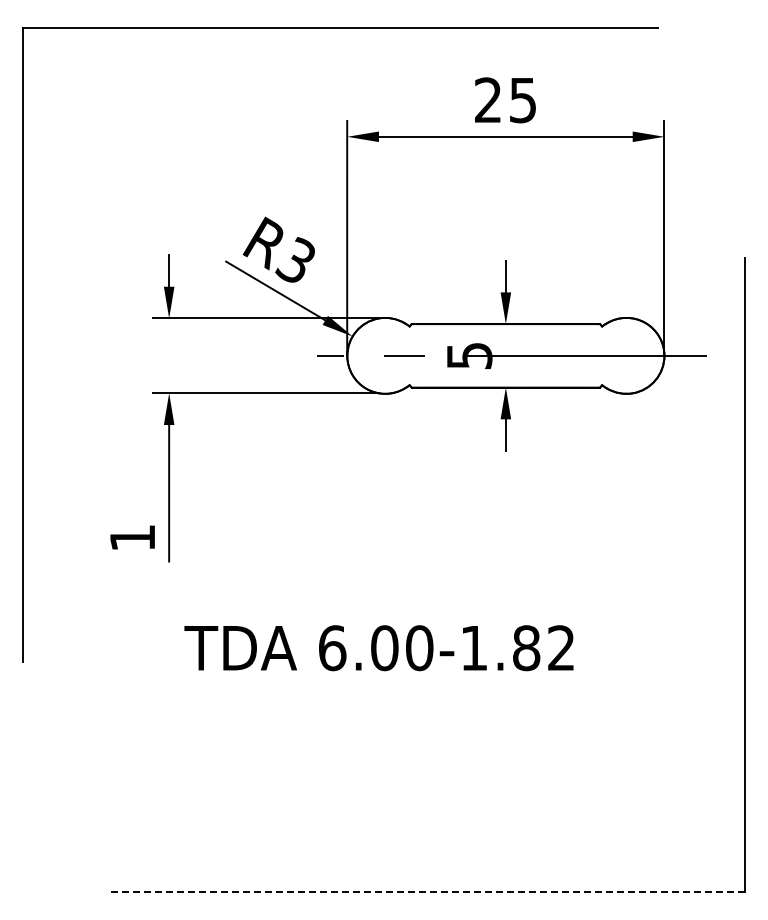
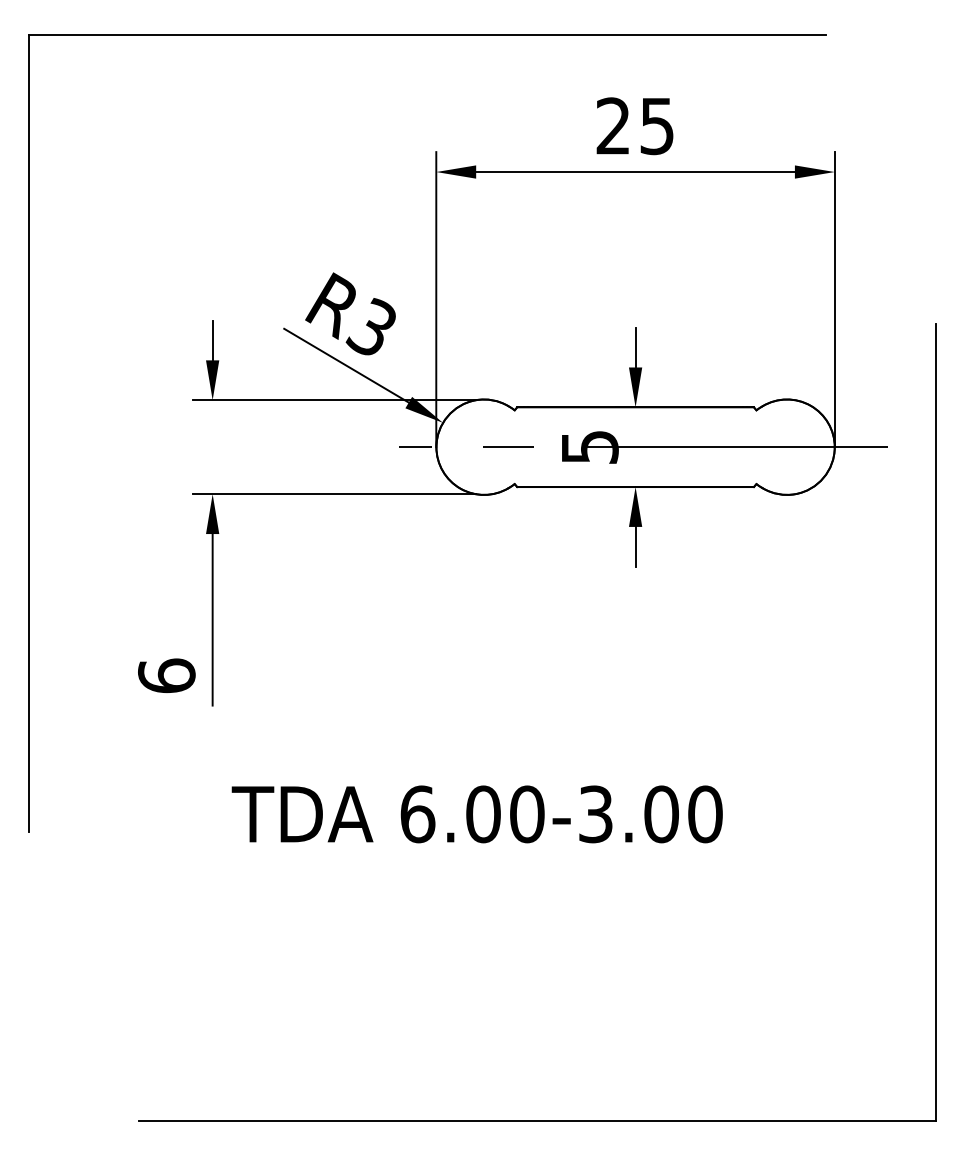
text: (132, 537) -> (166, 675), 1 -> 6
text: (518, 648) -> (651, 814), 6.00-1.82 -> 6.00-3.00
line: (427, 892) -> (537, 1121), dashed -> solid

